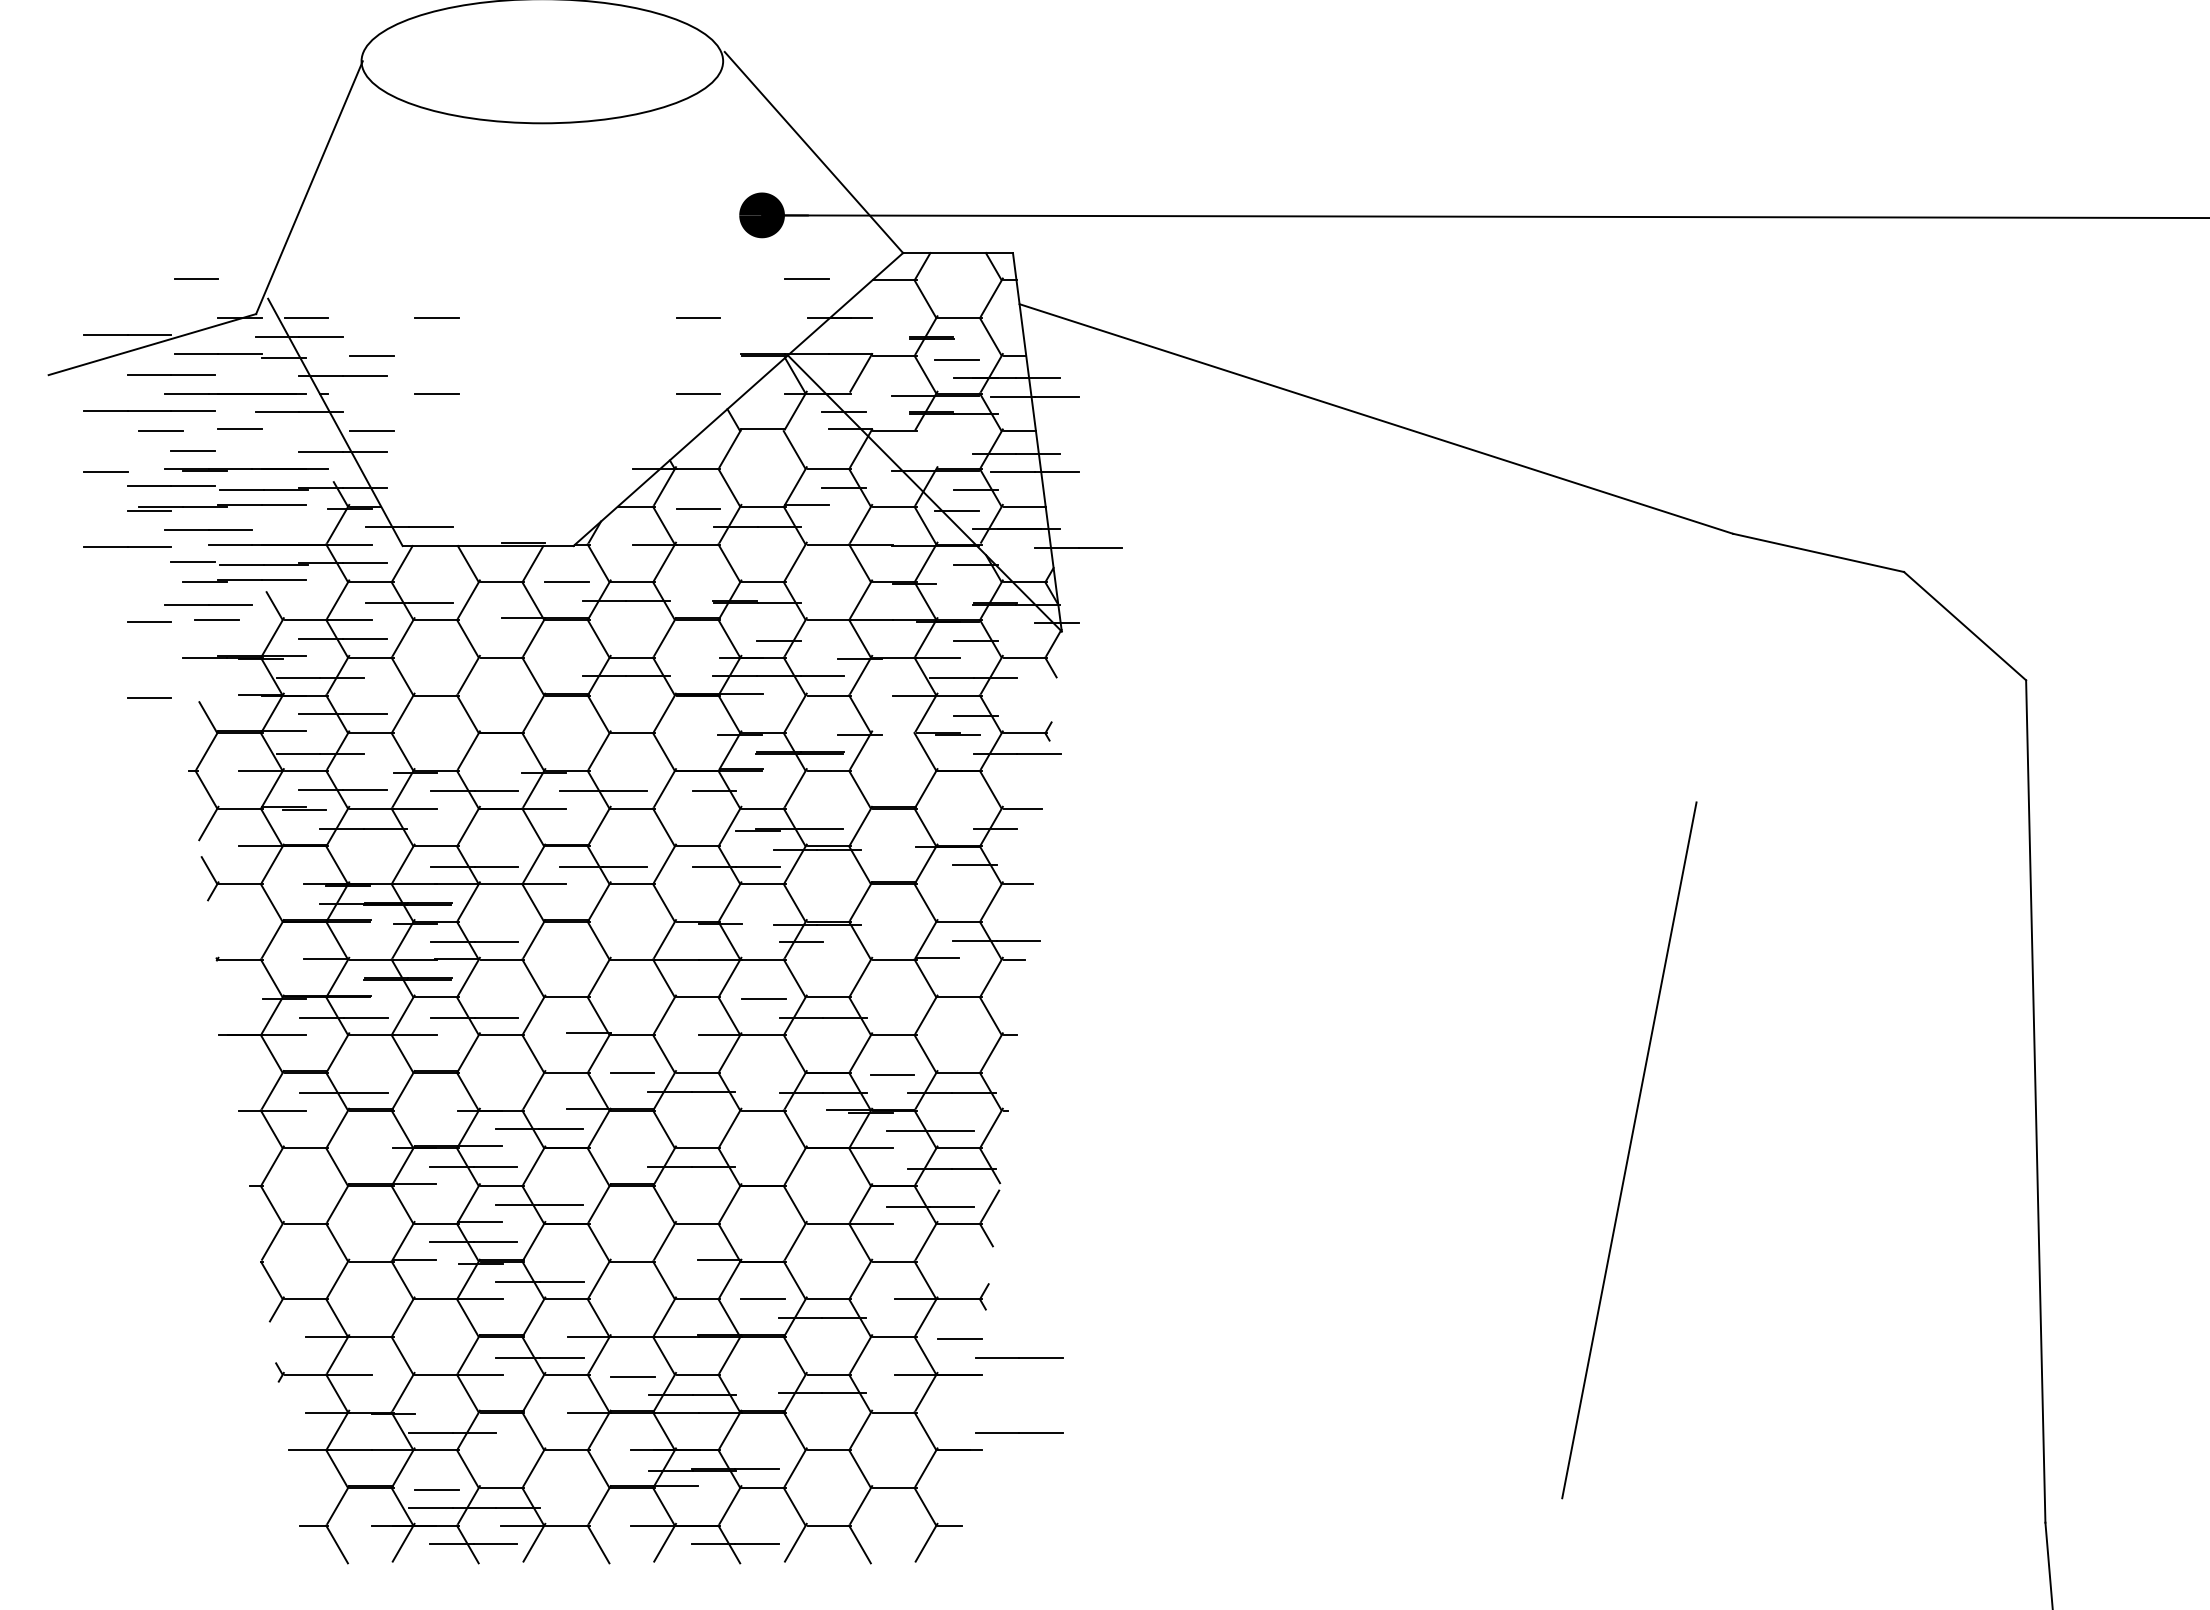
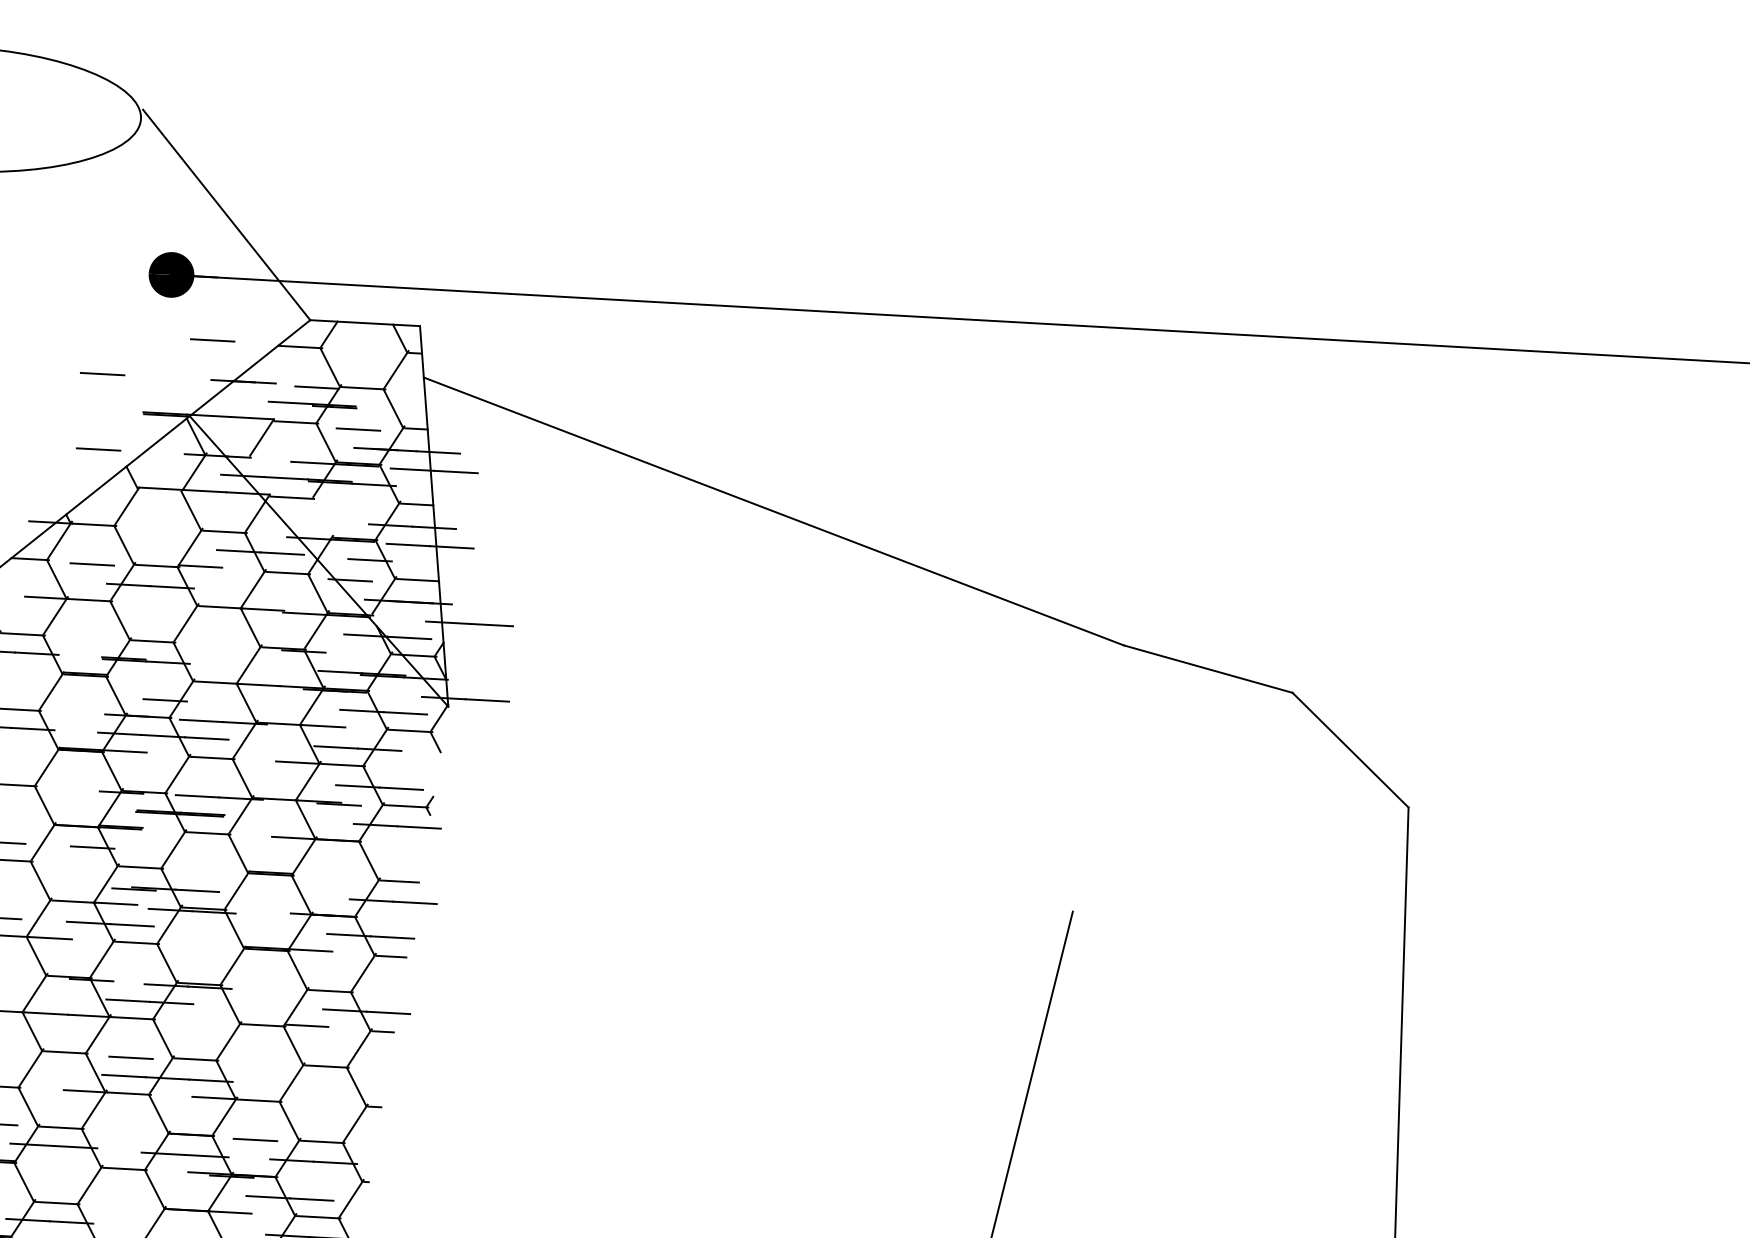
line: (913, 320) -> (317, 388), added
line: (887, 336) -> (290, 402), added
line: (887, 412) -> (286, 478), added
line: (806, 429) -> (204, 491), added
line: (887, 487) -> (282, 553), added
line: (1019, 565) -> (409, 638), added
line: (951, 602) -> (339, 671), added
line: (1100, 623) -> (487, 700), added
line: (1019, 640) -> (405, 713), added
line: (816, 659) -> (201, 721), added
line: (1019, 715) -> (401, 788), added
line: (894, 733) -> (275, 799), added
line: (816, 734) -> (197, 796), added
line: (914, 771) -> (293, 838), added
line: (1038, 829) -> (414, 903), added
line: (739, 846) -> (114, 903), added
line: (1018, 865) -> (392, 937), added
line: (937, 882) -> (310, 950), added
line: (676, 884) -> (49, 938), added
line: (757, 942) -> (127, 1000), added
line: (757, 1017) -> (123, 1075), added
line: (848, 1034) -> (213, 1097), added

